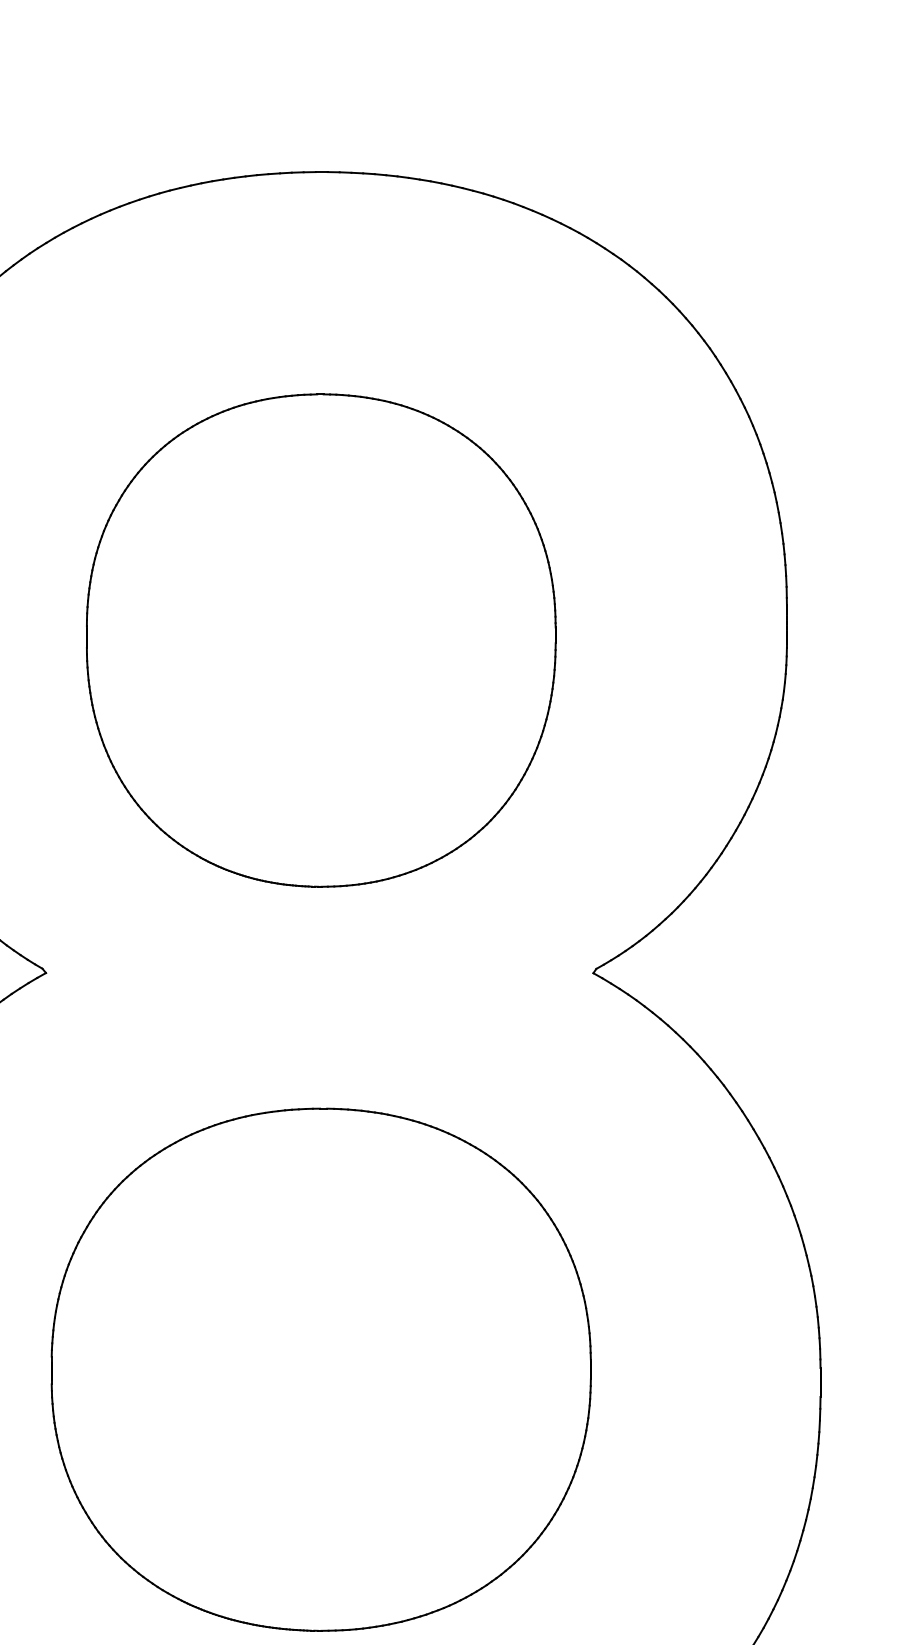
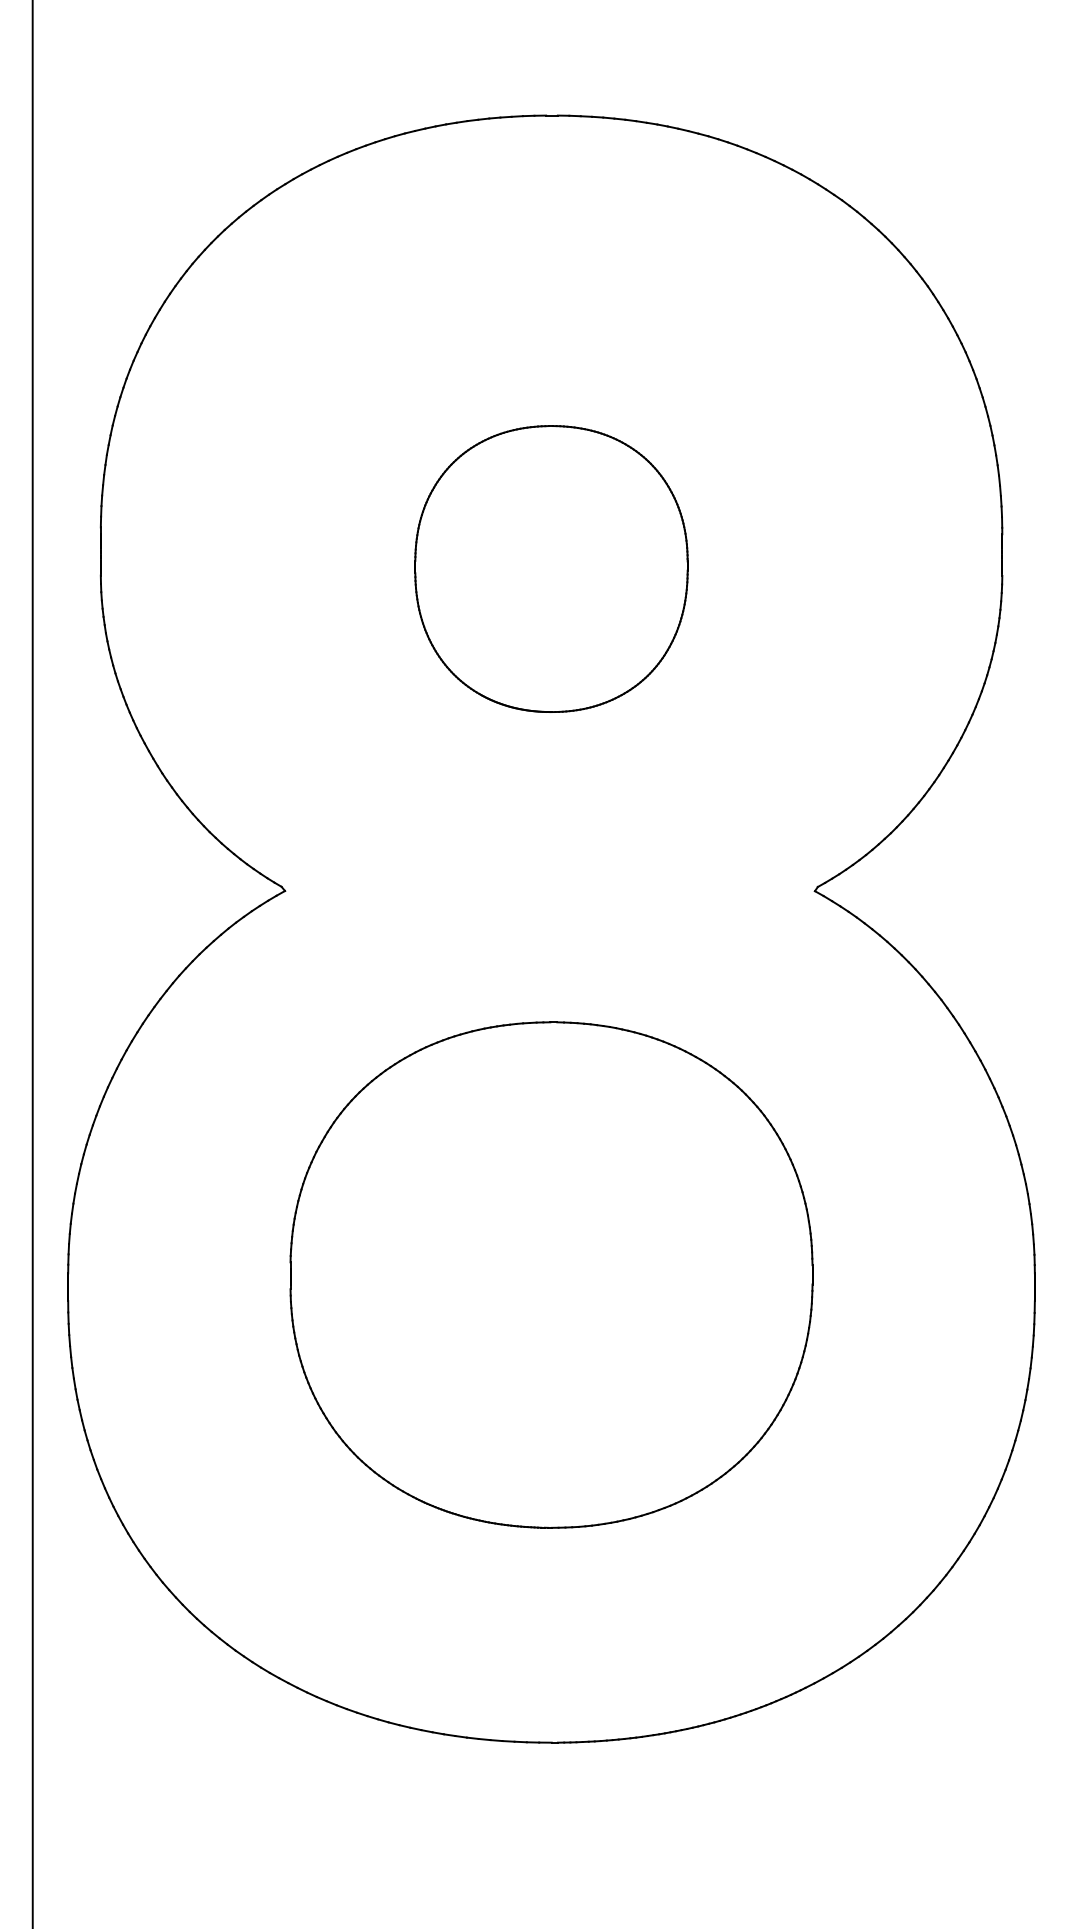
part: (321, 639) -> (551, 568), size x0.6

